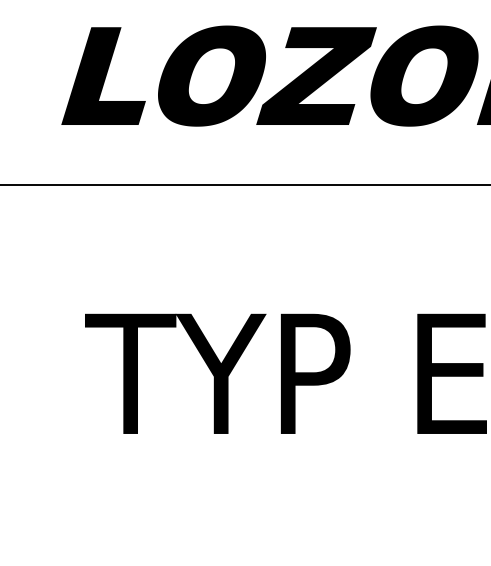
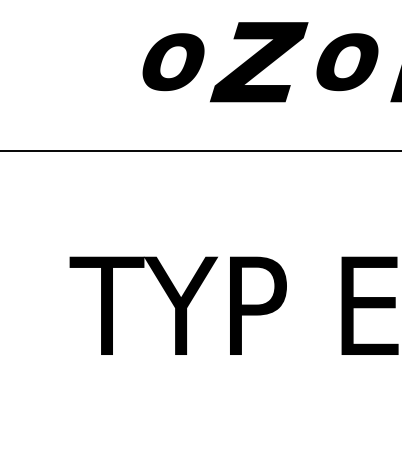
part: (211, 75) -> (173, 61), size x0.7
part: (424, 75) -> (347, 61), size x0.7
fill: (103, 76) -> (84, 62), removed

